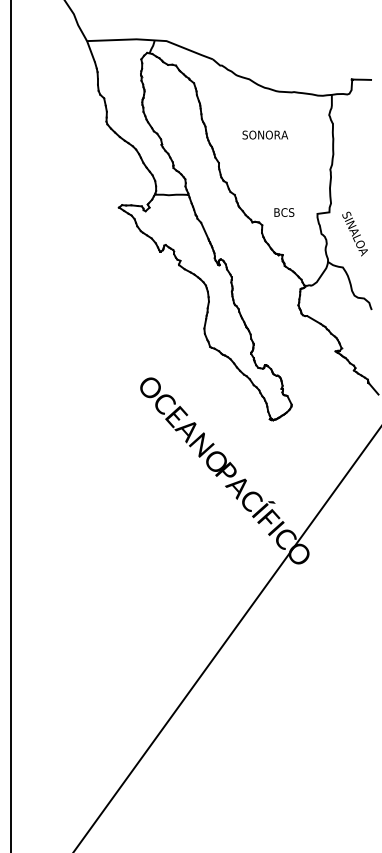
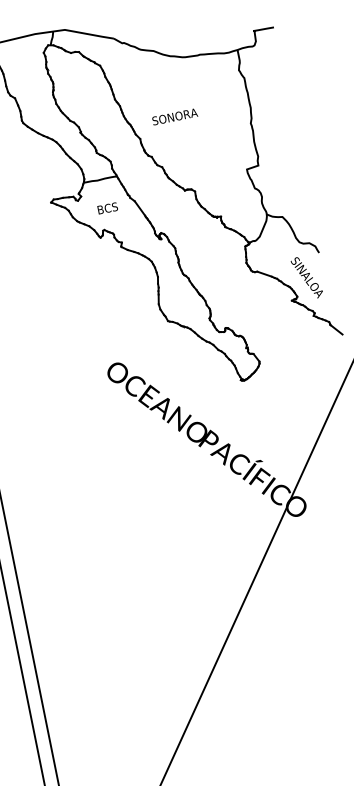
text: (265, 134) -> (175, 116), moved
text: (284, 212) -> (107, 208), moved
text: (354, 233) -> (306, 277), moved

